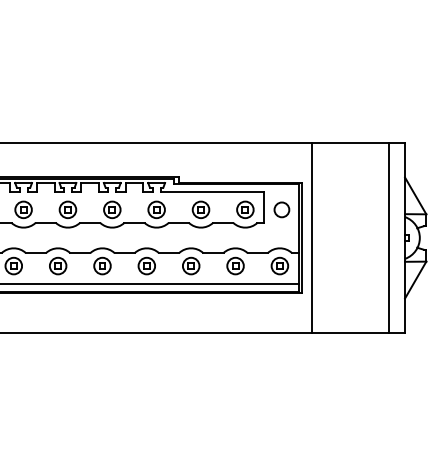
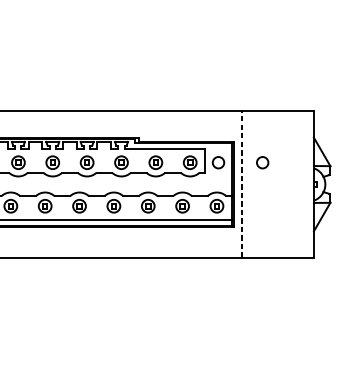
circle: (338, 209) -> (262, 162), added
line: (312, 237) -> (242, 184), solid -> dashed
line: (389, 237) -> (301, 184), removed

